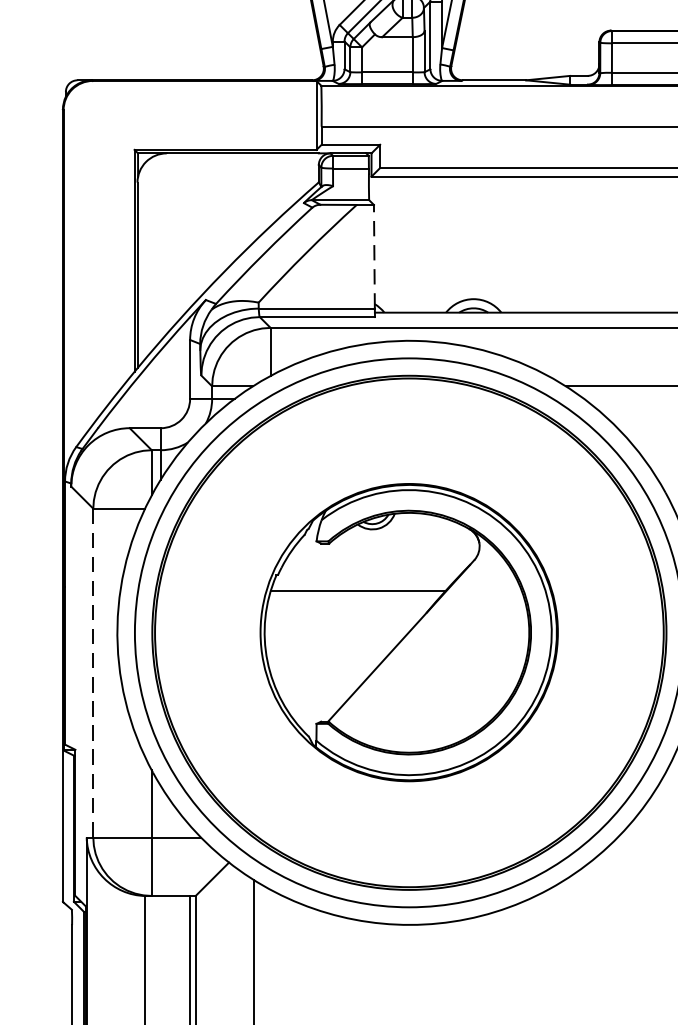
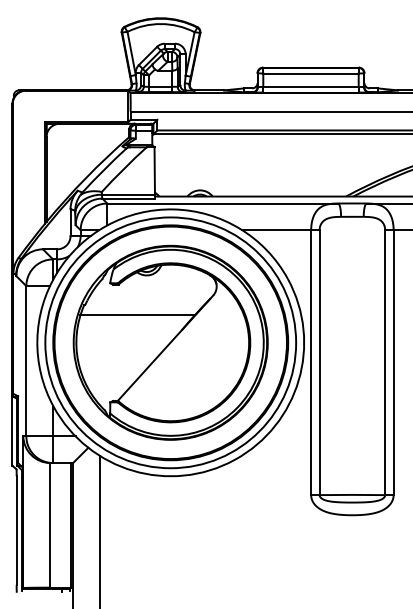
line: (373, 257) -> (154, 171), dashed -> solid
part: (408, 632) -> (170, 342), size x1.43
line: (93, 673) -> (26, 361), dashed -> solid

